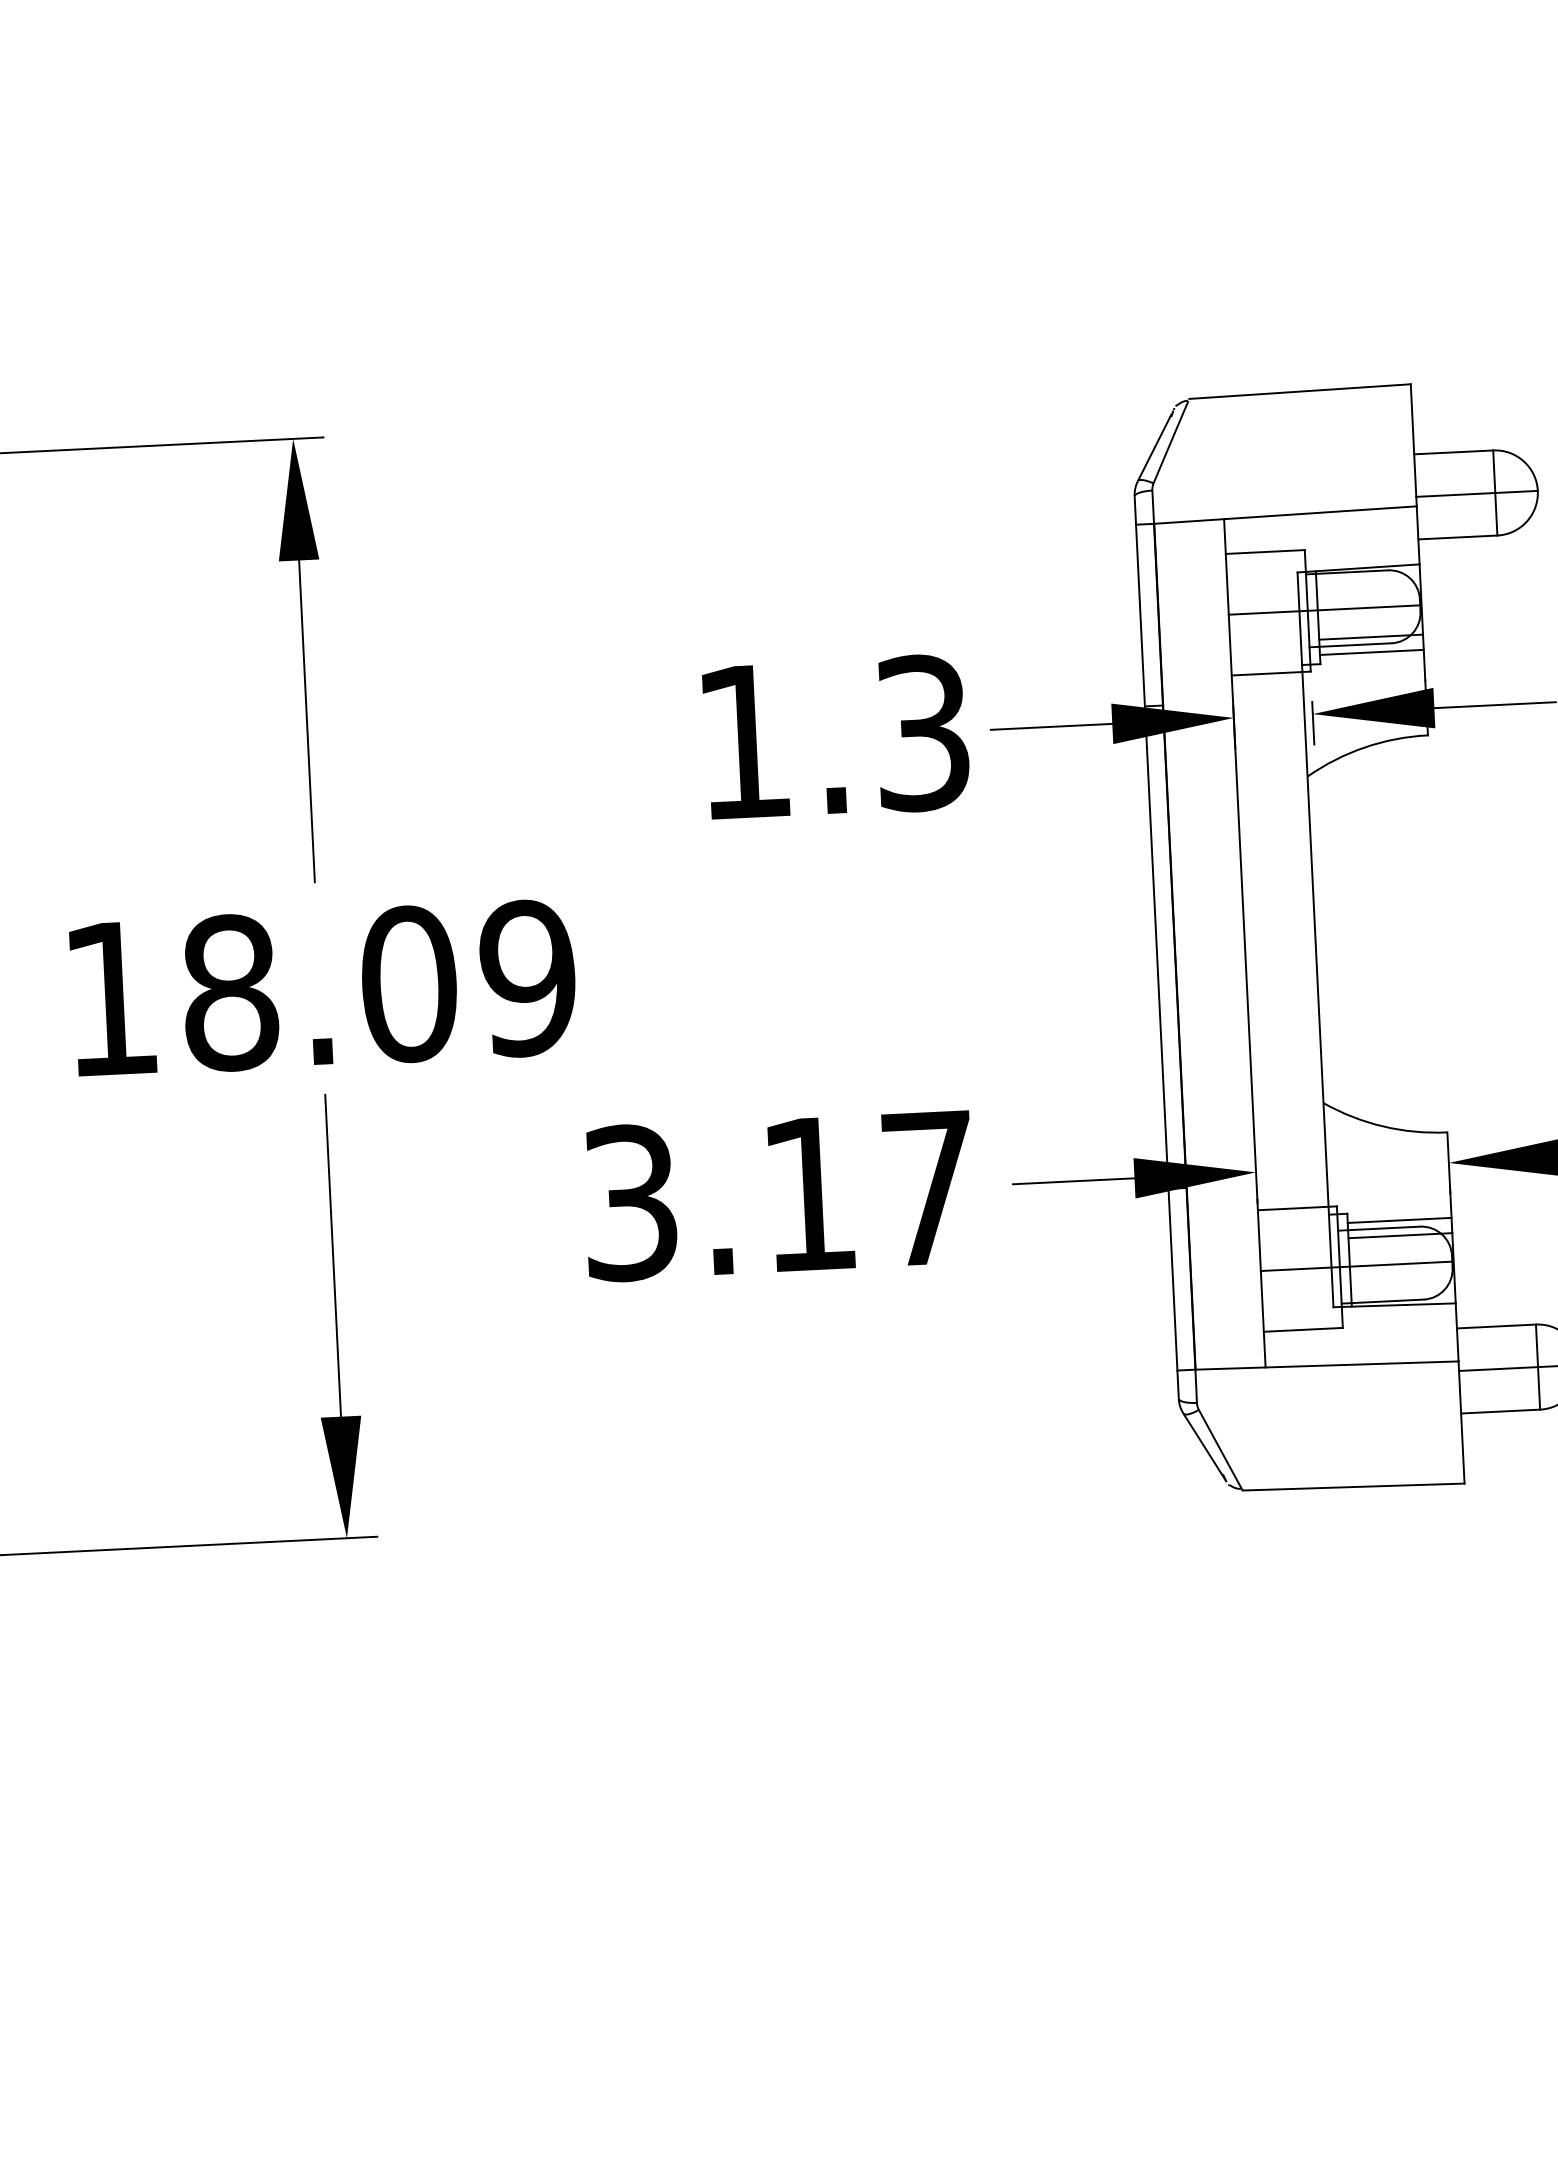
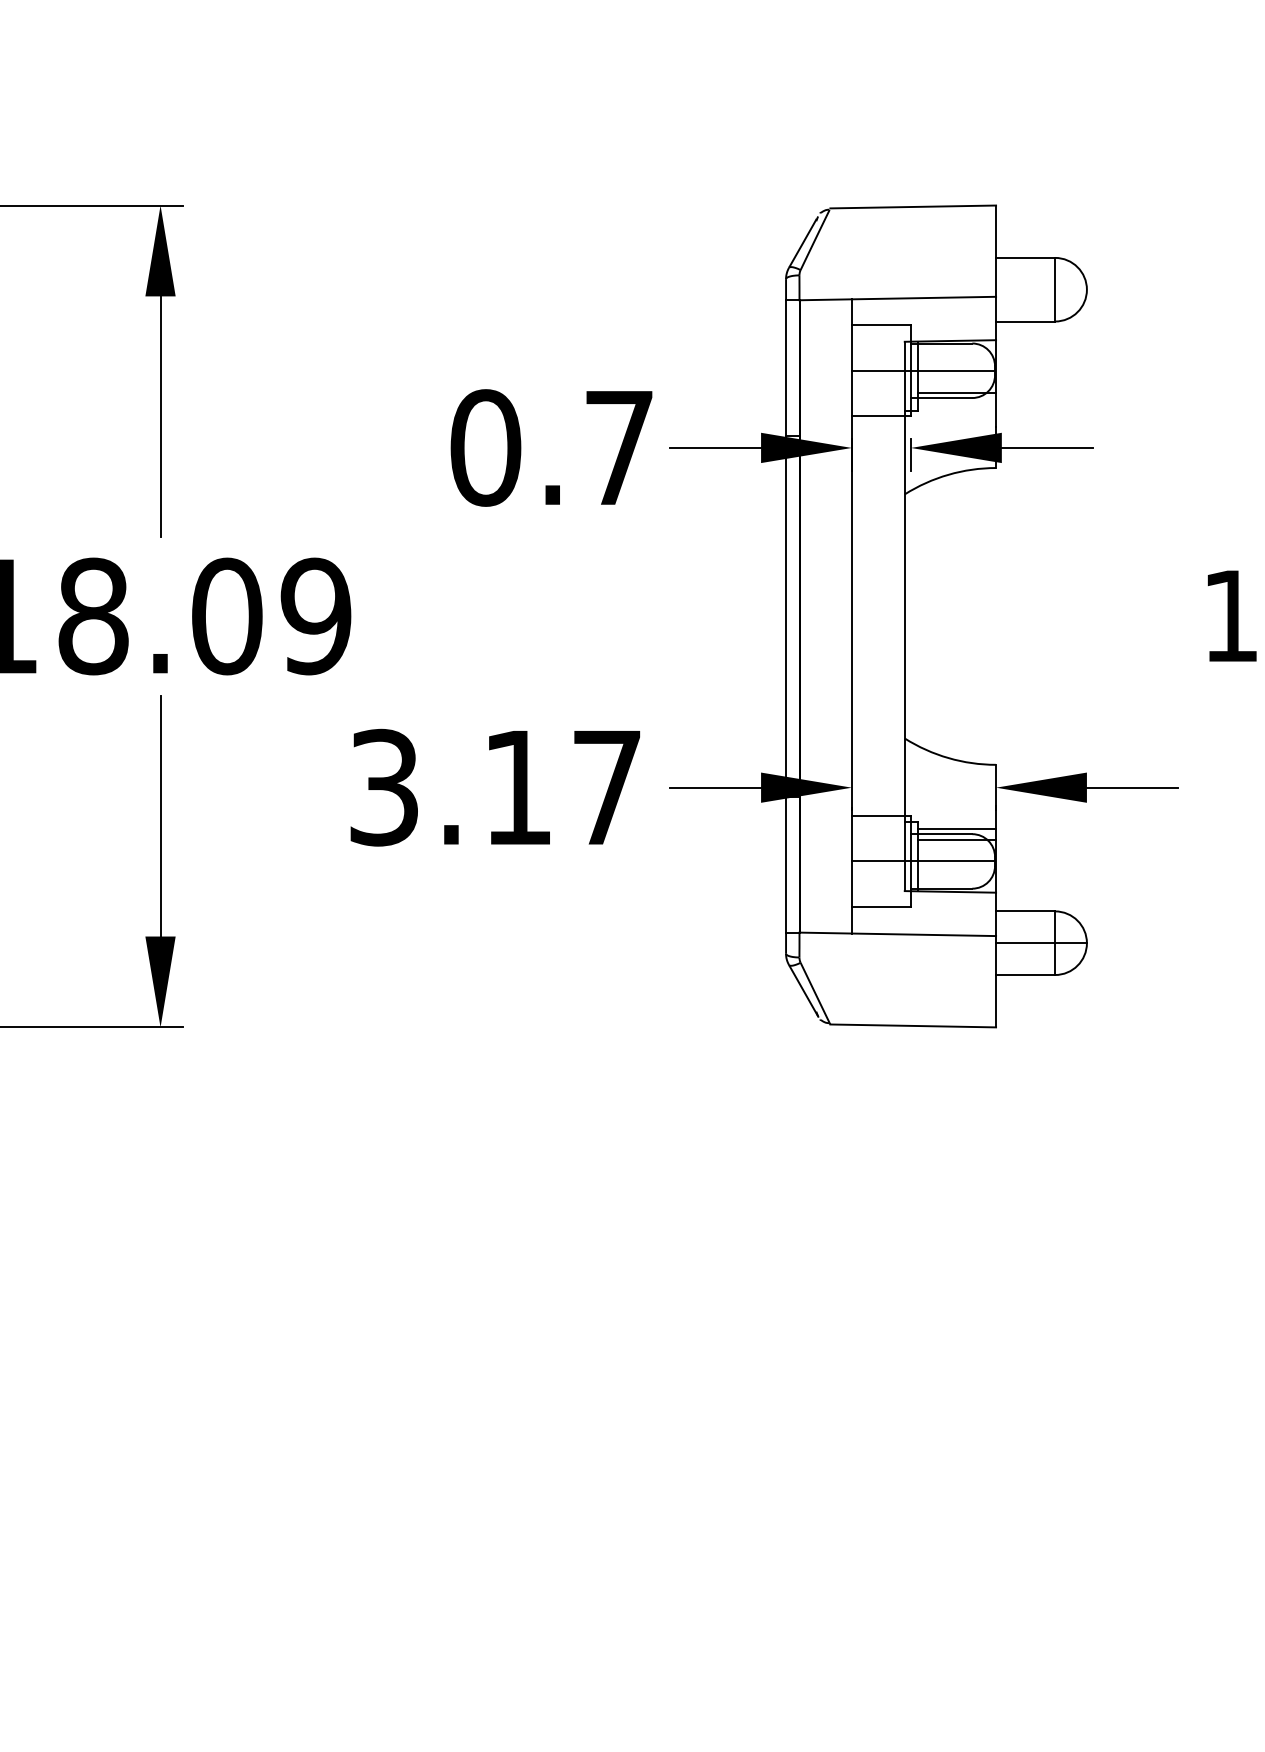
line: (1477, 493) -> (1041, 289), removed
line: (1372, 652) -> (957, 404), removed
text: (831, 736) -> (551, 447), 1.3 -> 0.7

